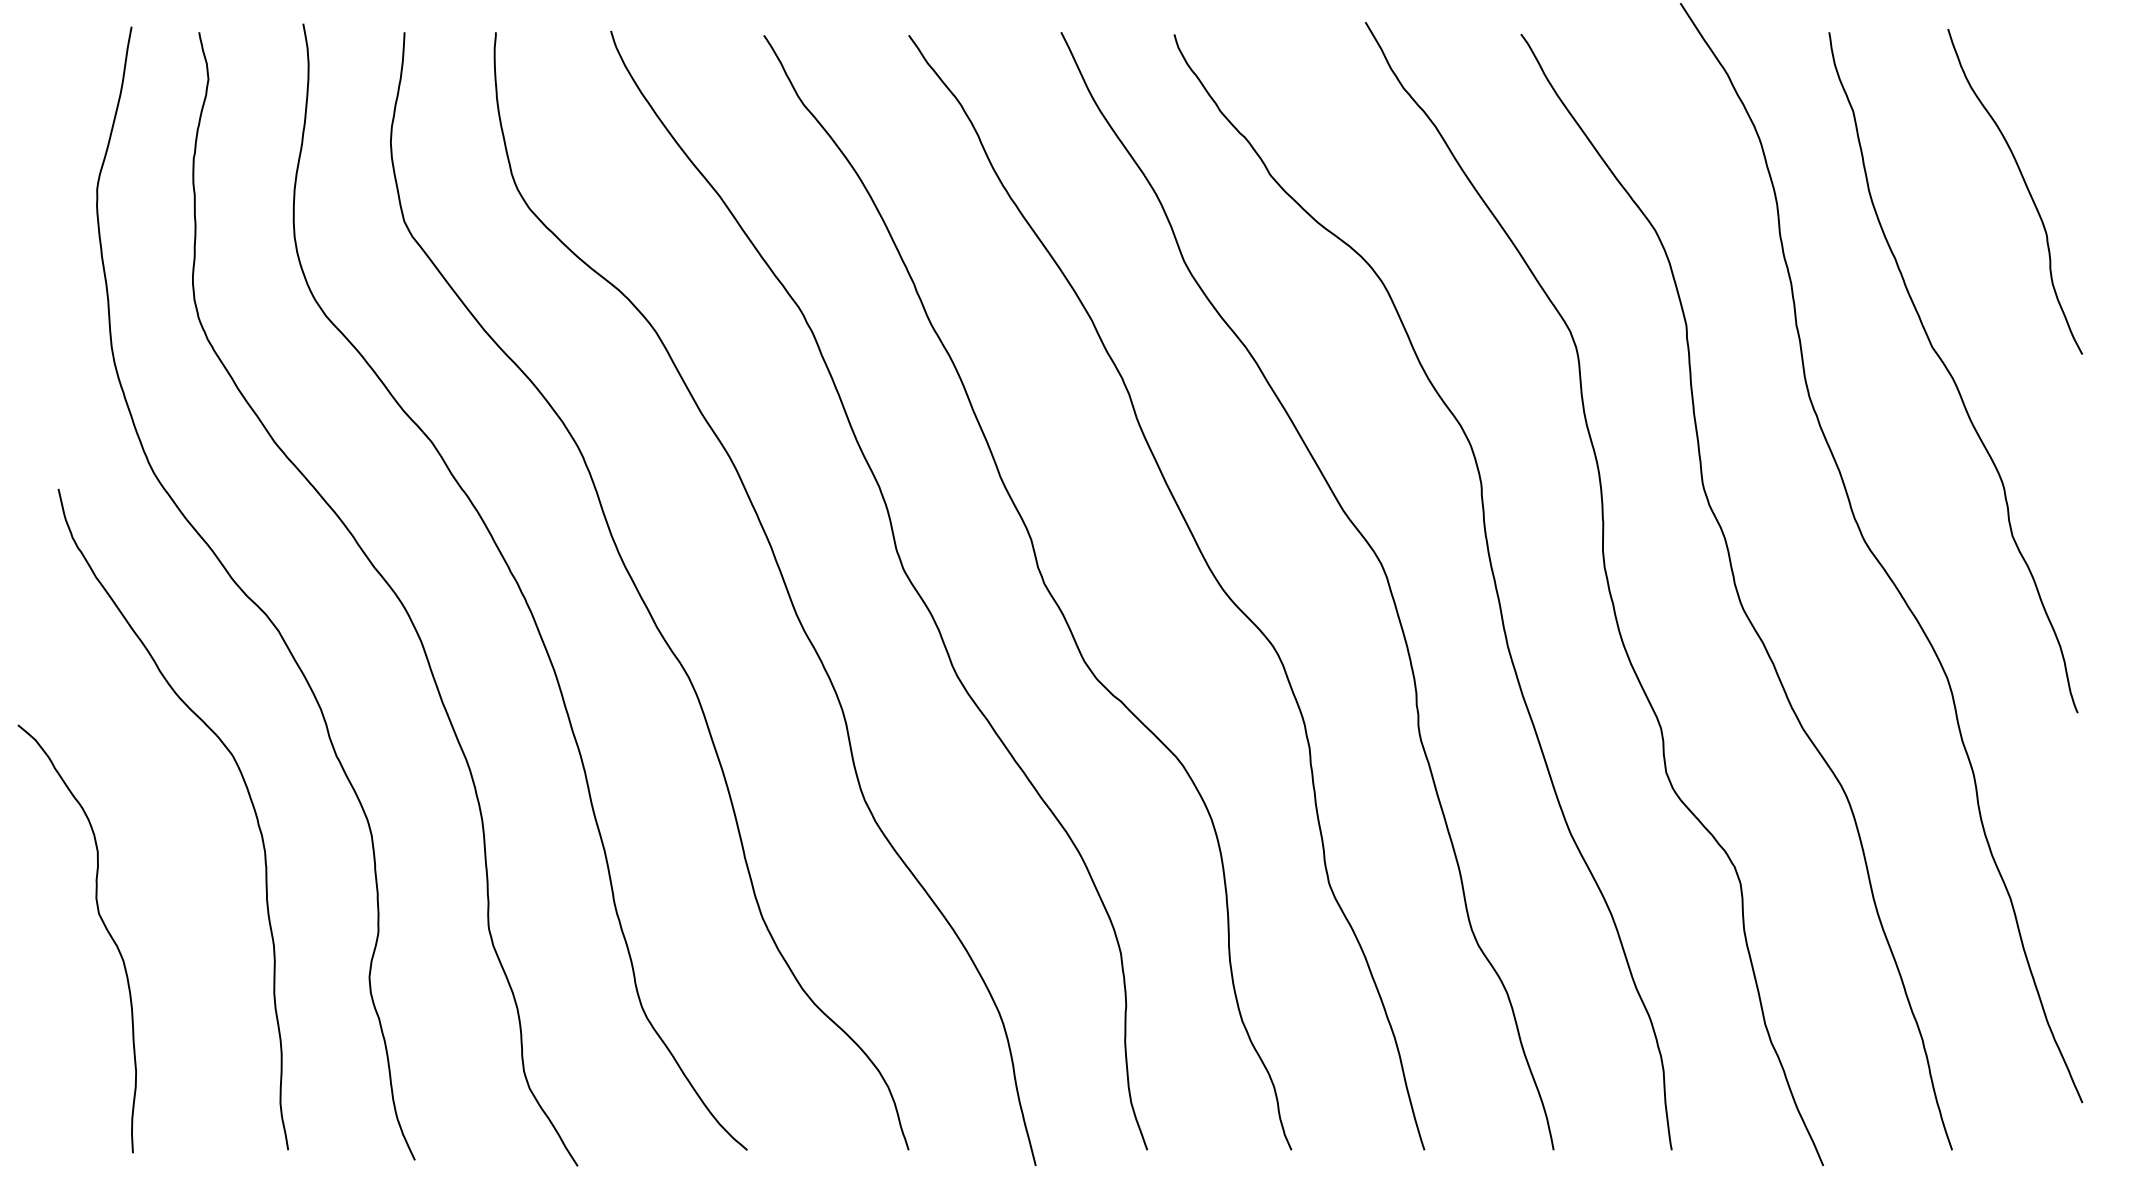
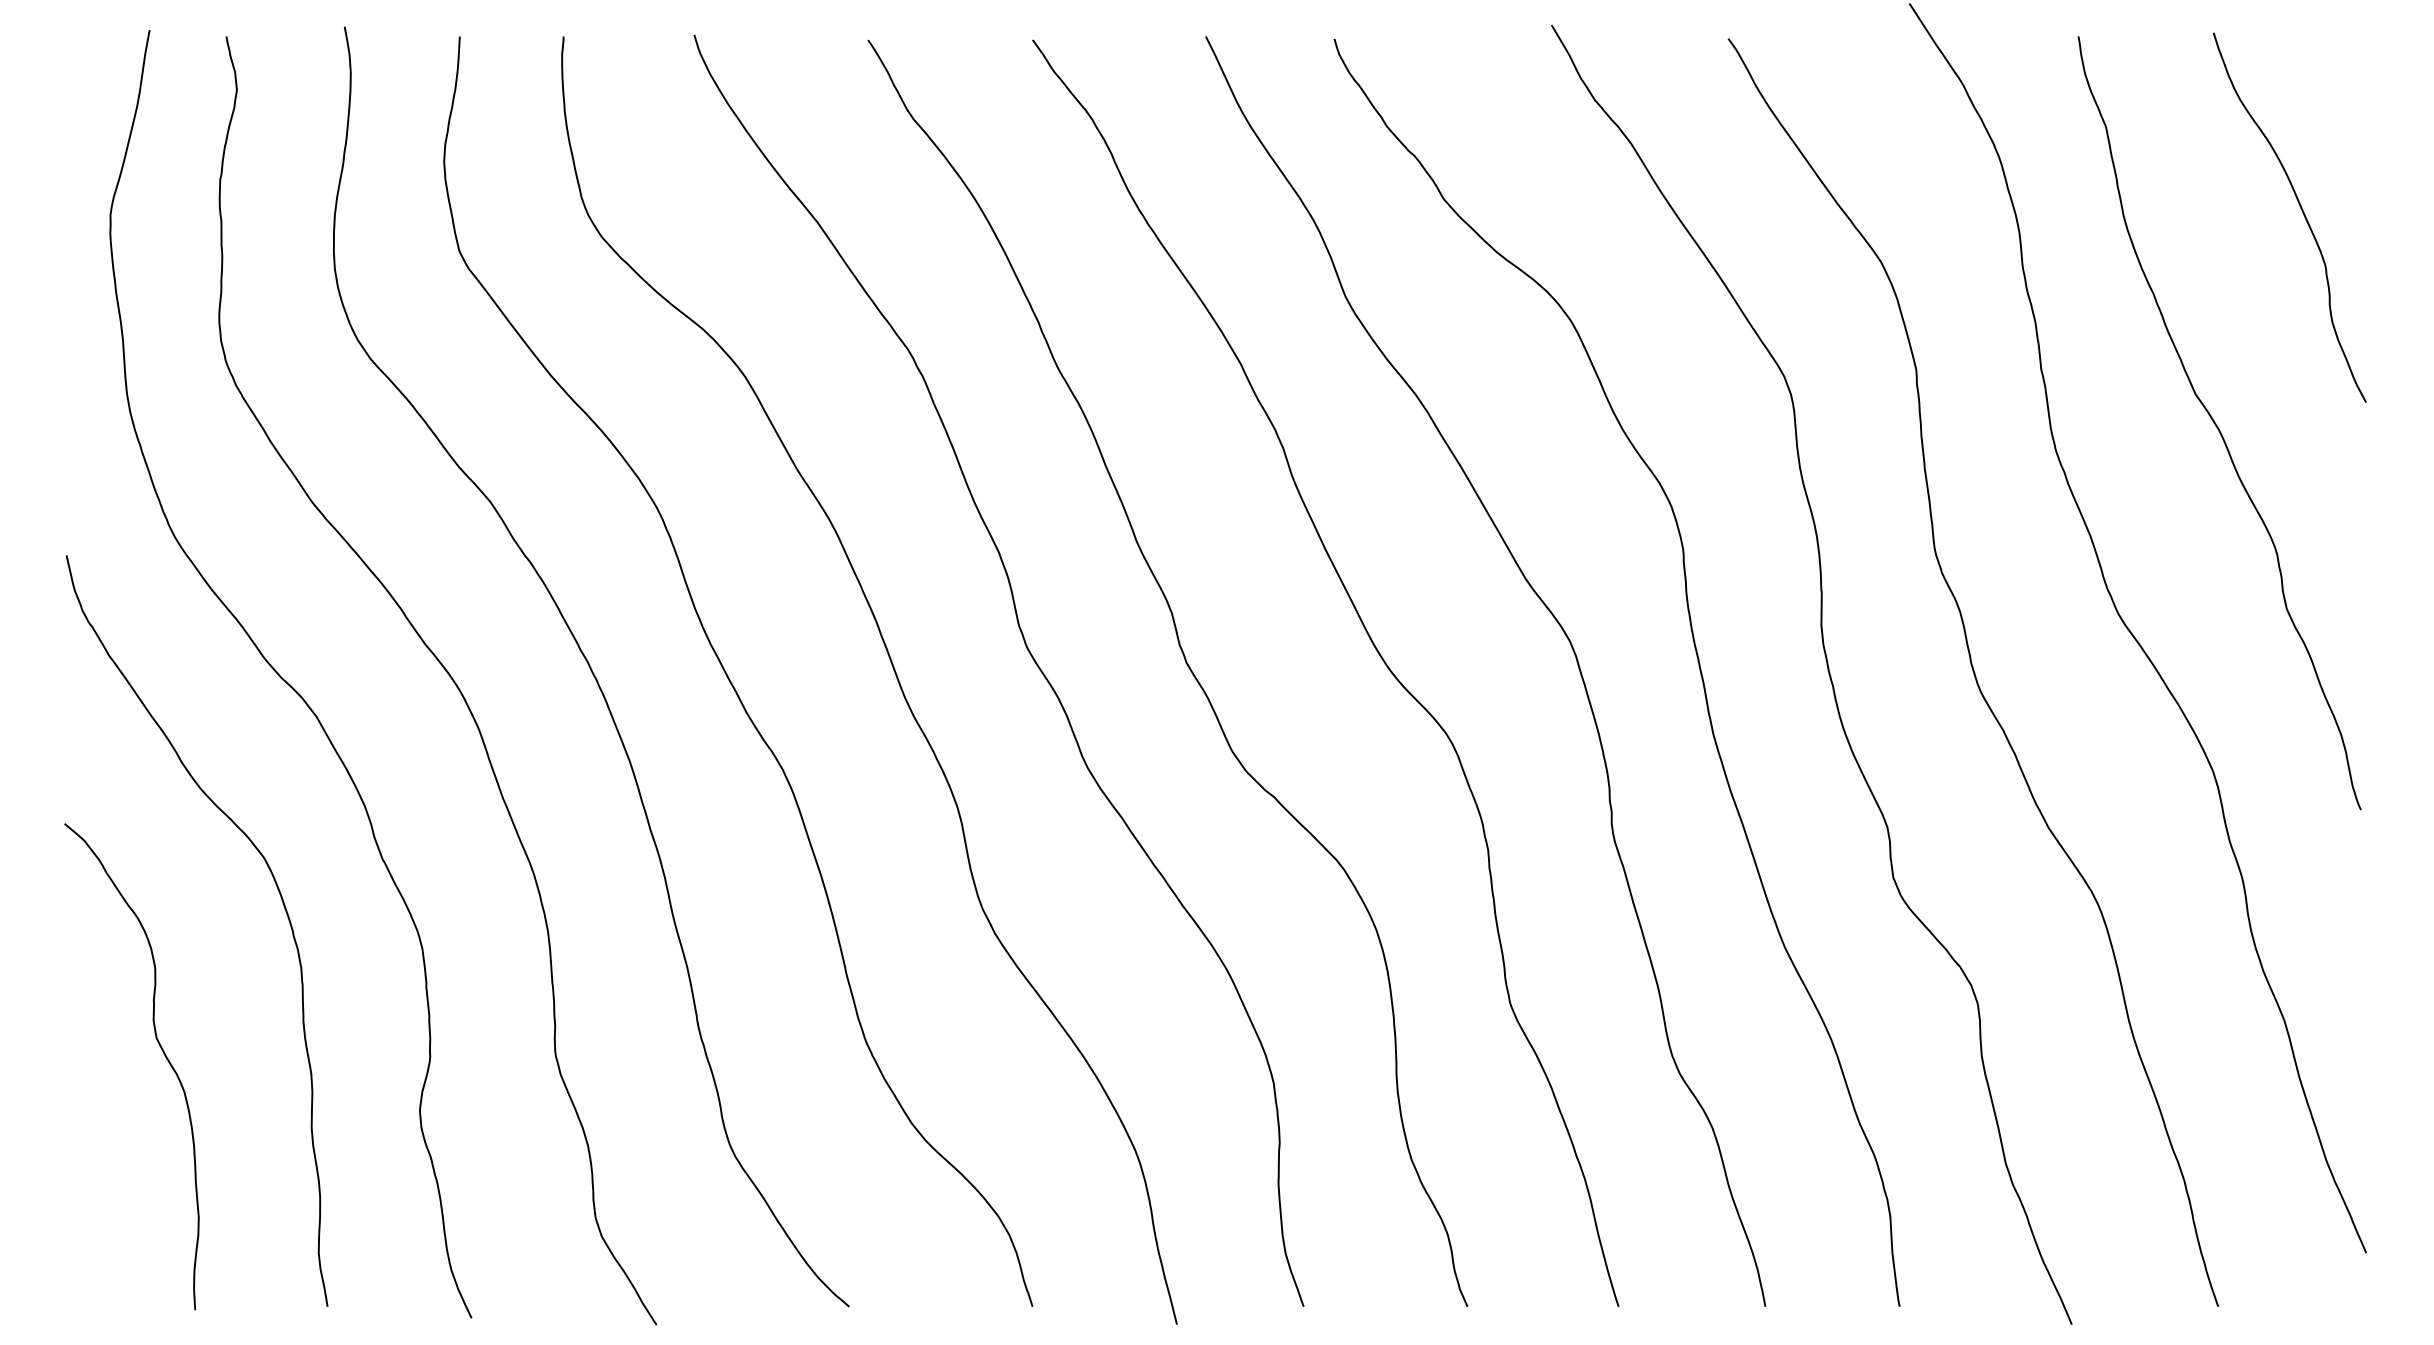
curve: (103, 924) -> (161, 1050), moved

